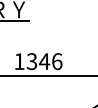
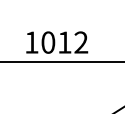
text: (44, 61) -> (64, 42), 1346 -> 1012

